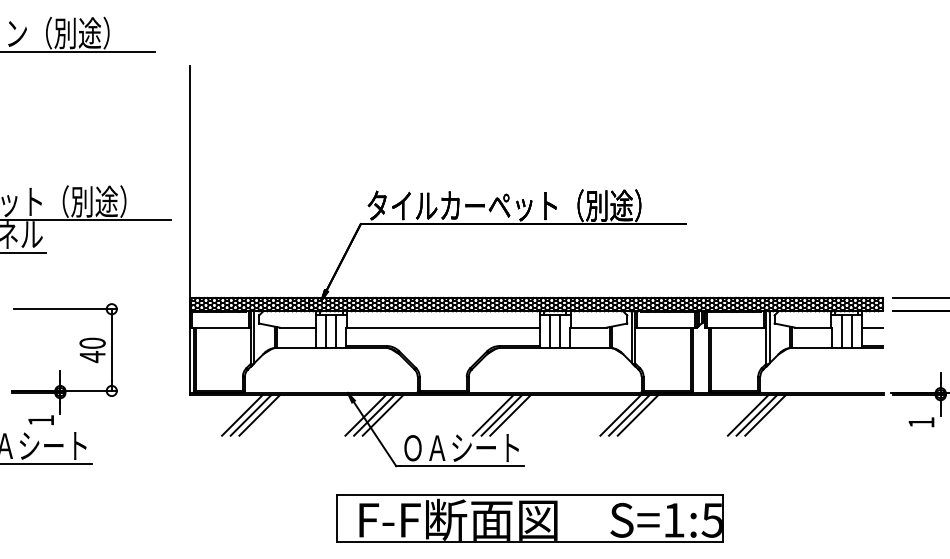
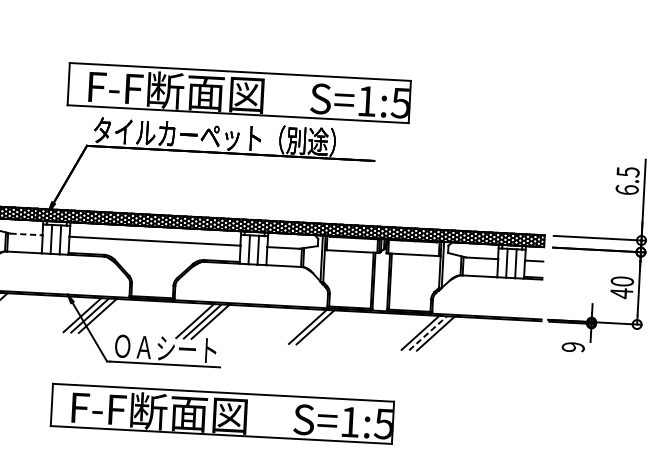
part: (529, 155) -> (239, 93), added
line: (298, 327) -> (27, 234), solid -> dashed
line: (637, 415) -> (322, 327), removed
line: (756, 415) -> (427, 333), solid -> dashed
text: (921, 422) -> (573, 347), 1 -> 9

